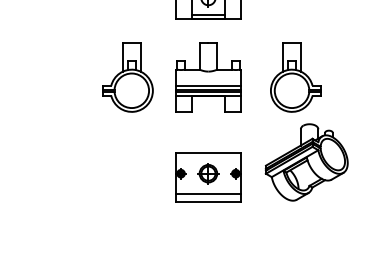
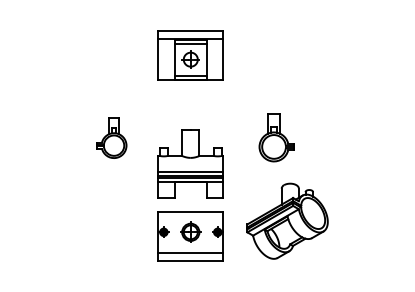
part: (127, 77) -> (111, 137), size x0.6
part: (208, 77) -> (190, 163), moved
part: (295, 77) -> (276, 137), size x0.7

